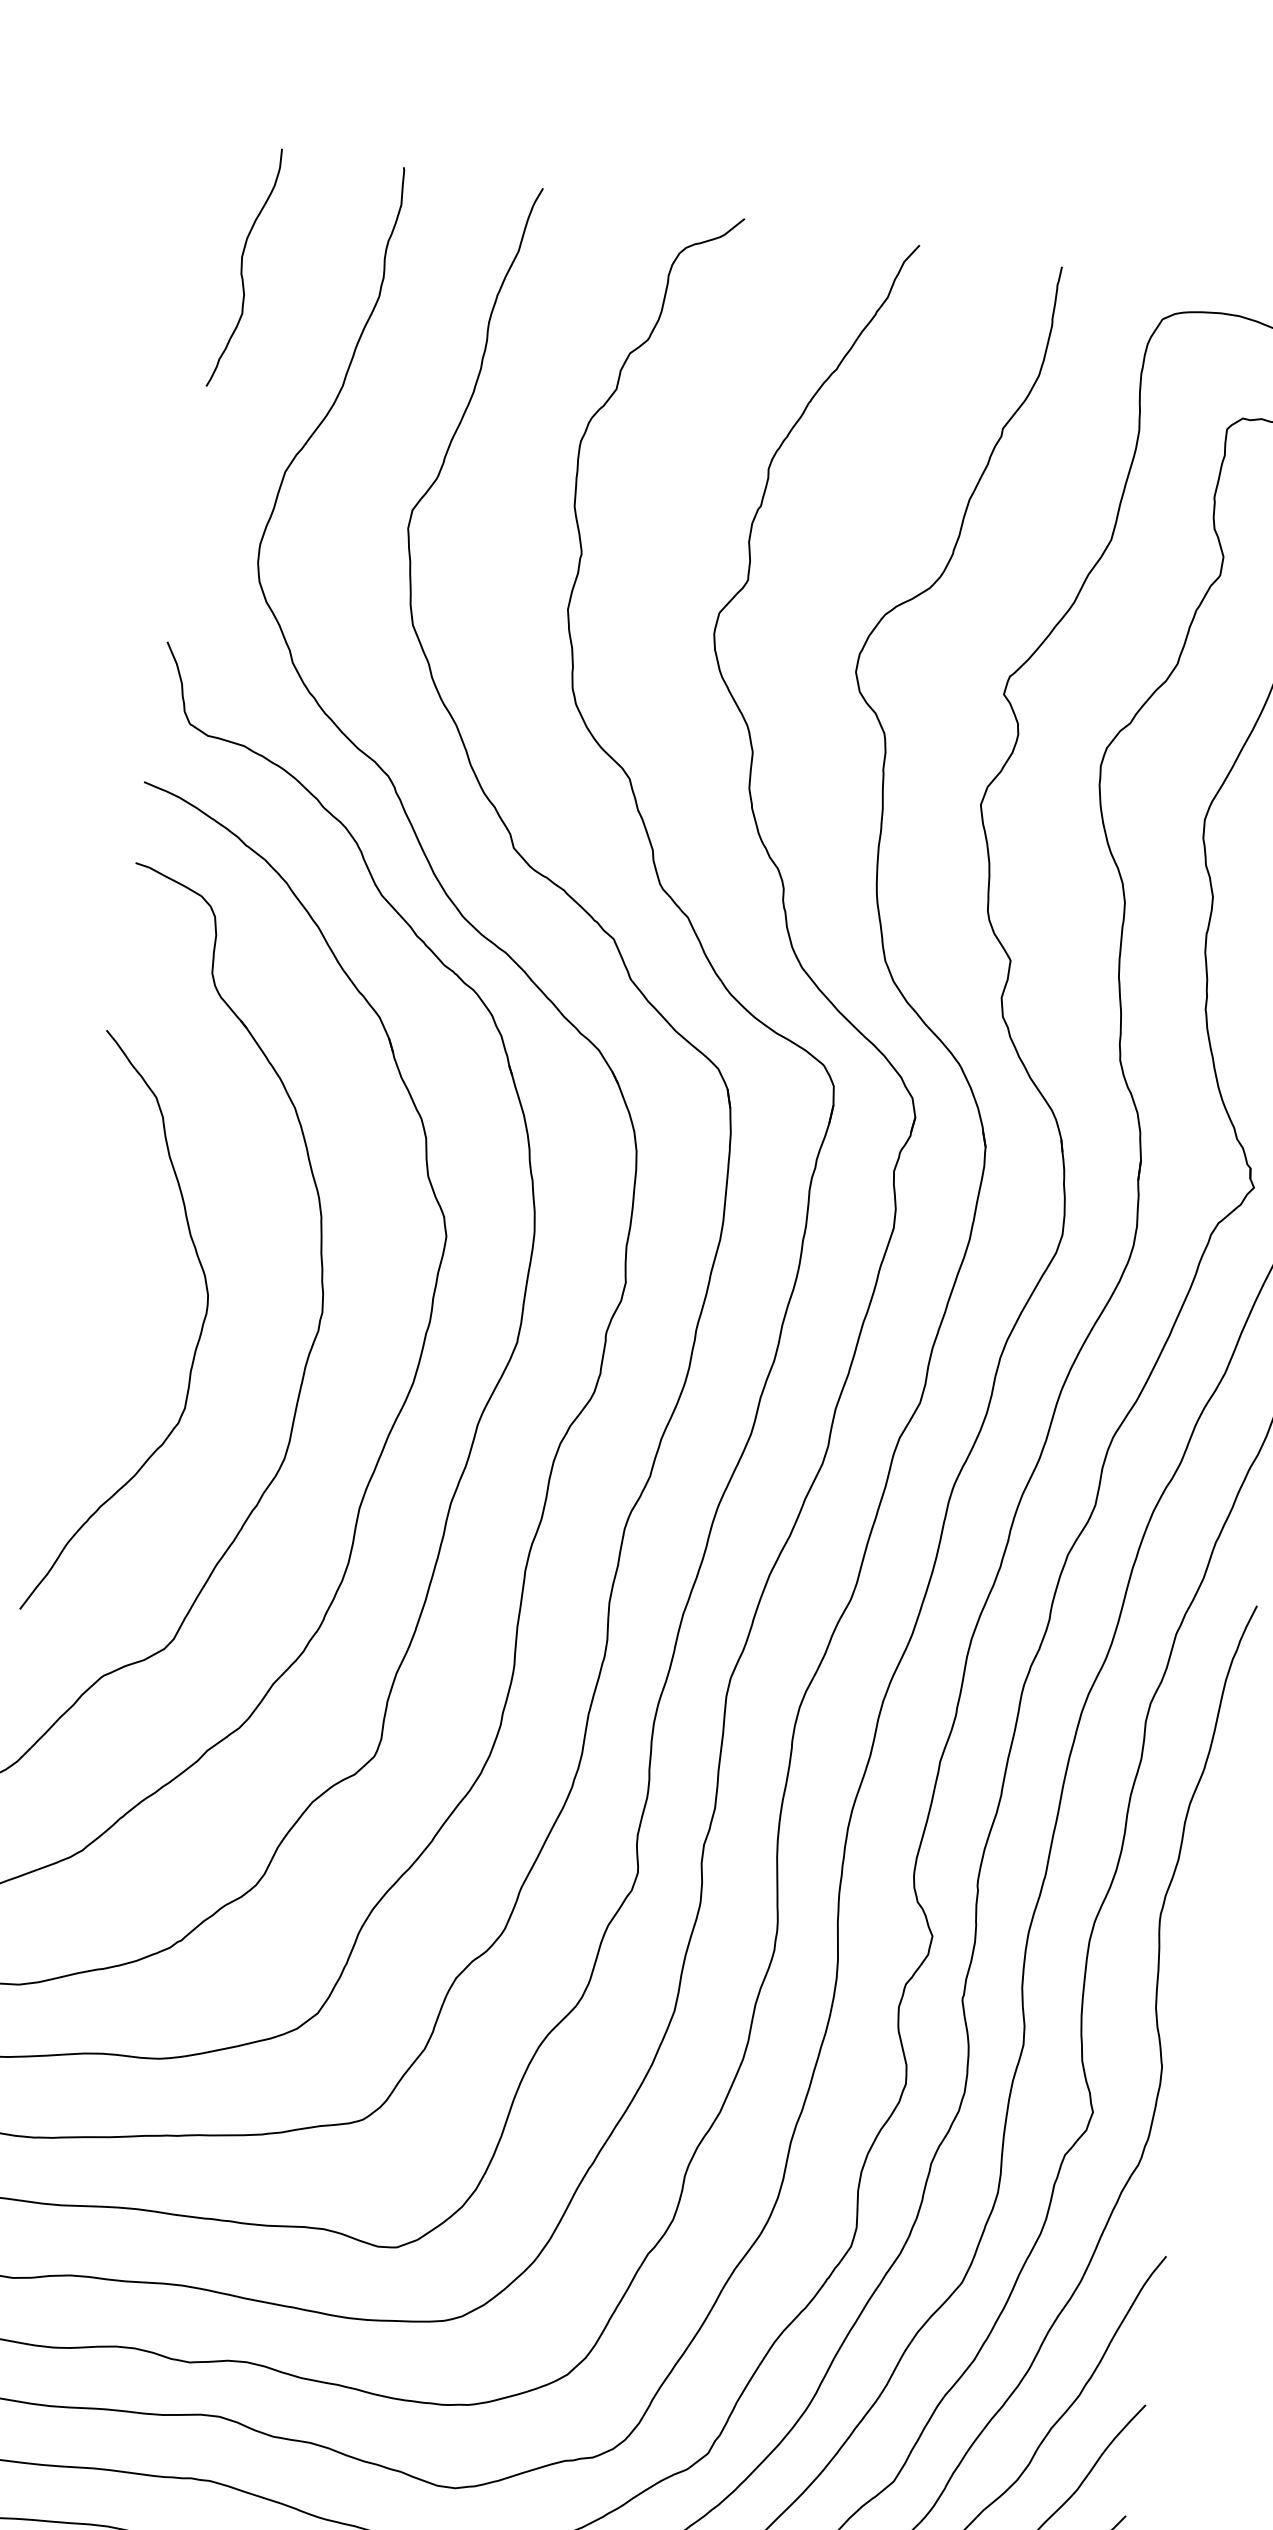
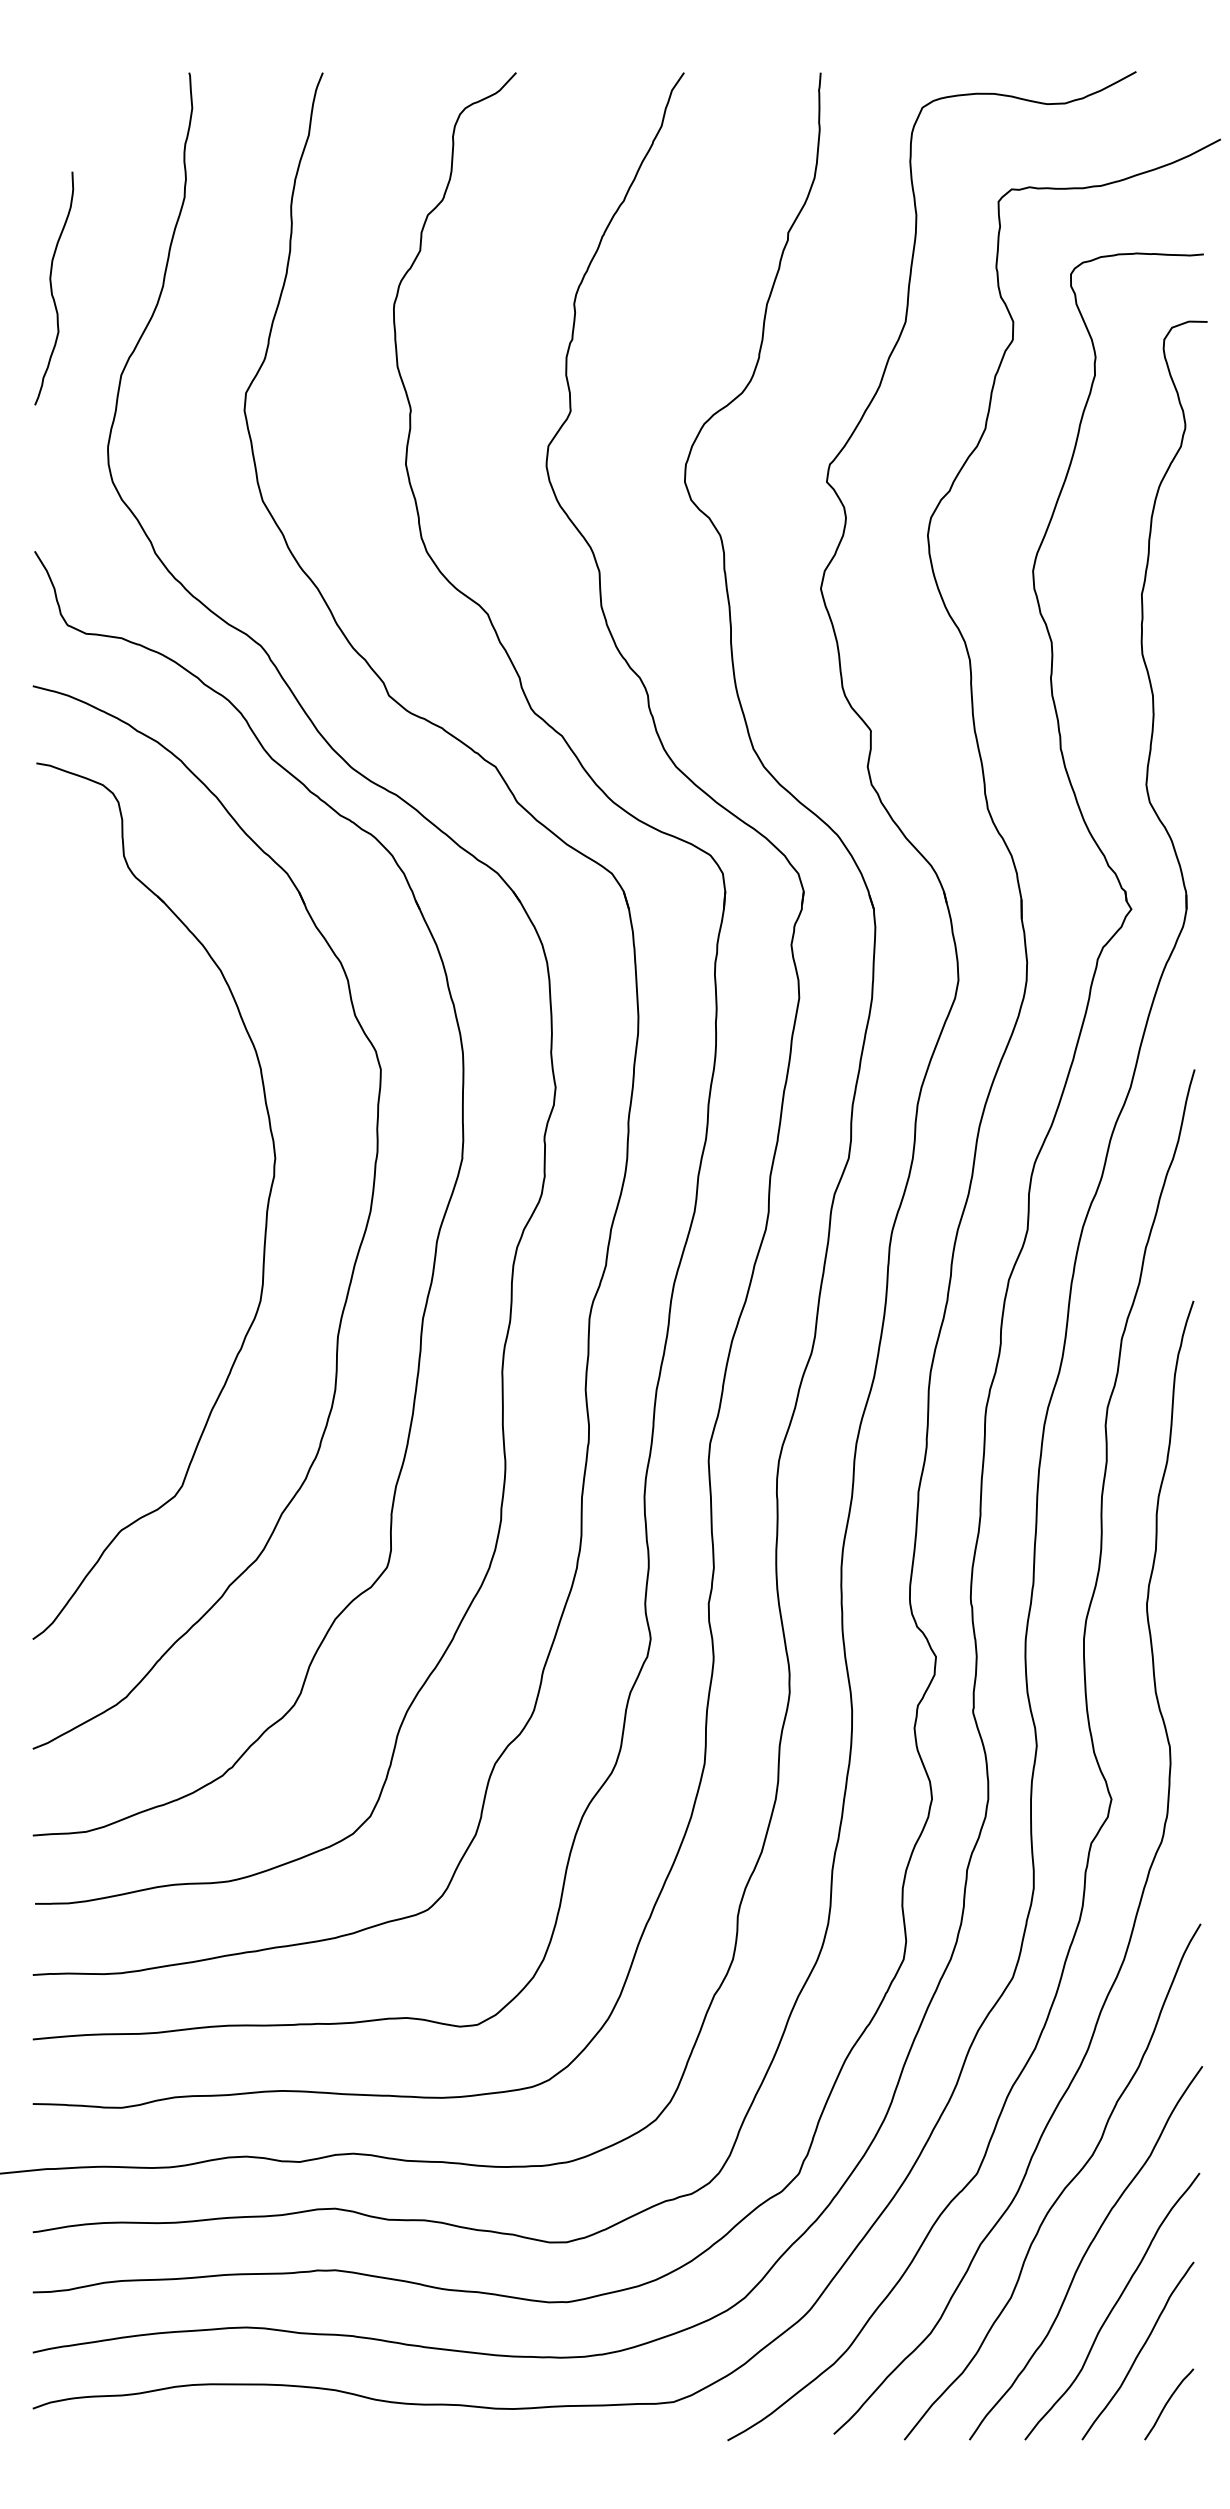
curve: (242, 267) -> (52, 288), moved
curve: (194, 1350) -> (160, 1212), removed

